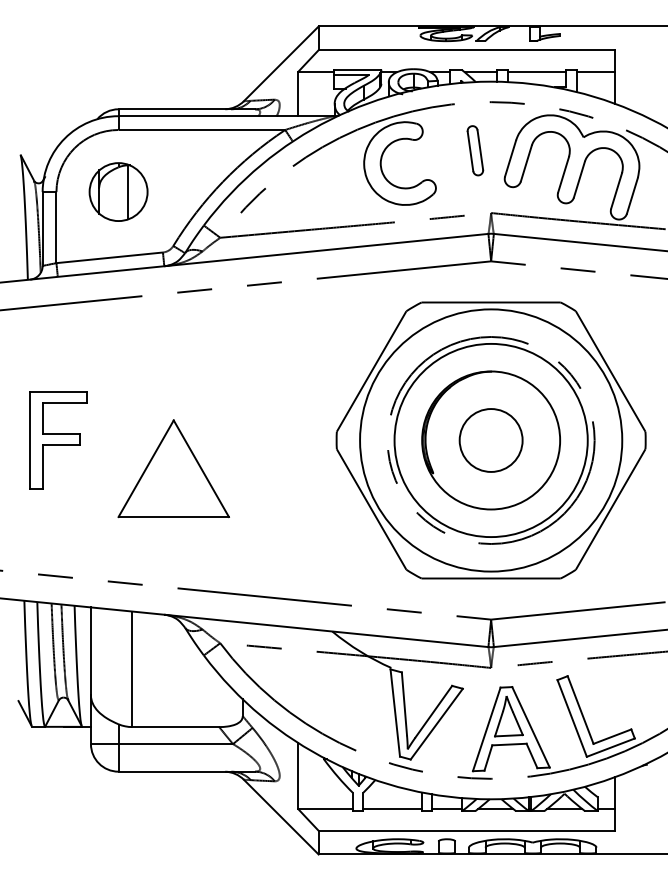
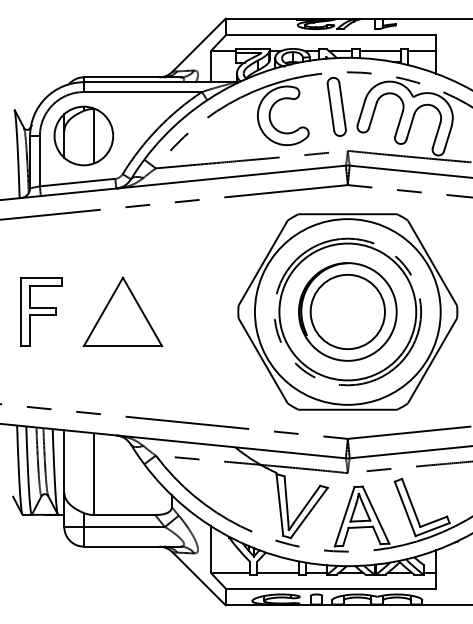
part: (475, 150) -> (336, 106), size x1.67
part: (118, 191) -> (83, 135), size x1.43
circle: (490, 439) -> (347, 311), size x1.67
part: (173, 468) -> (122, 311), moved

